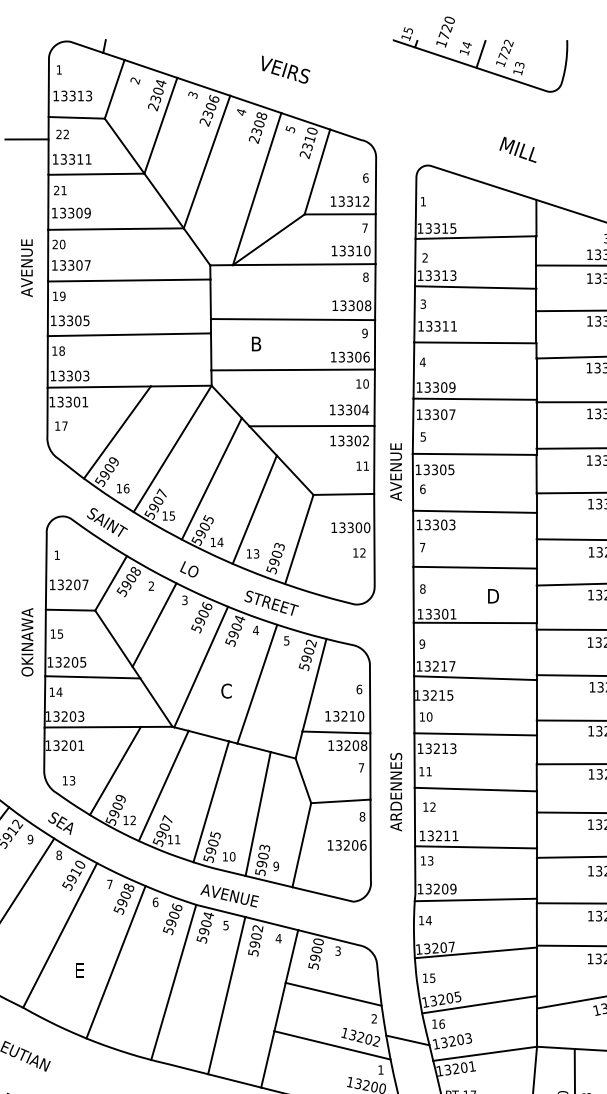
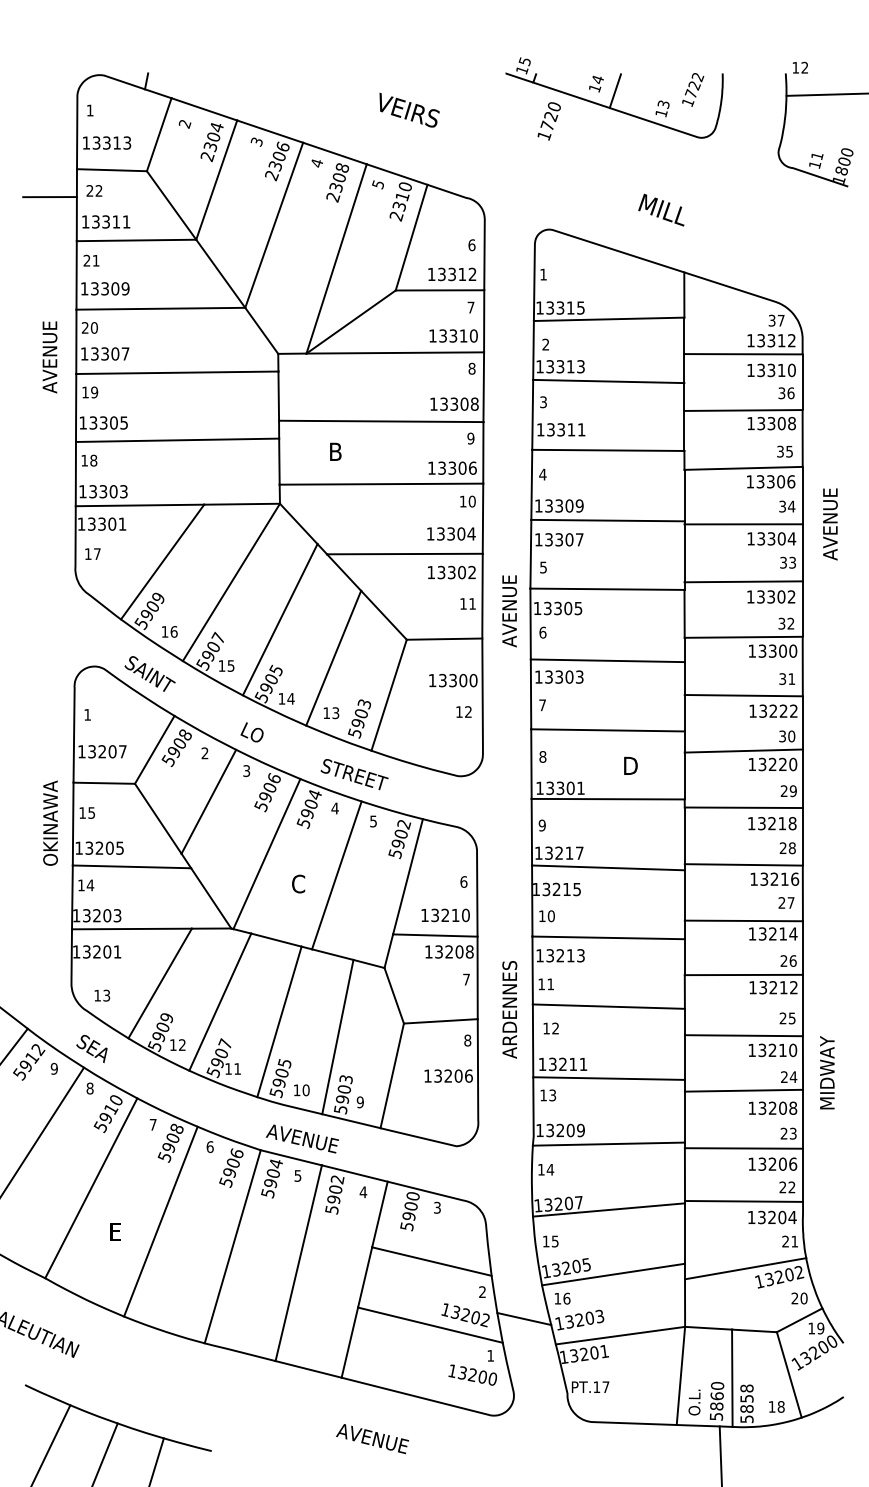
text: (444, 32) -> (548, 121), moved
text: (505, 53) -> (693, 89), moved
text: (285, 69) -> (409, 109), moved

